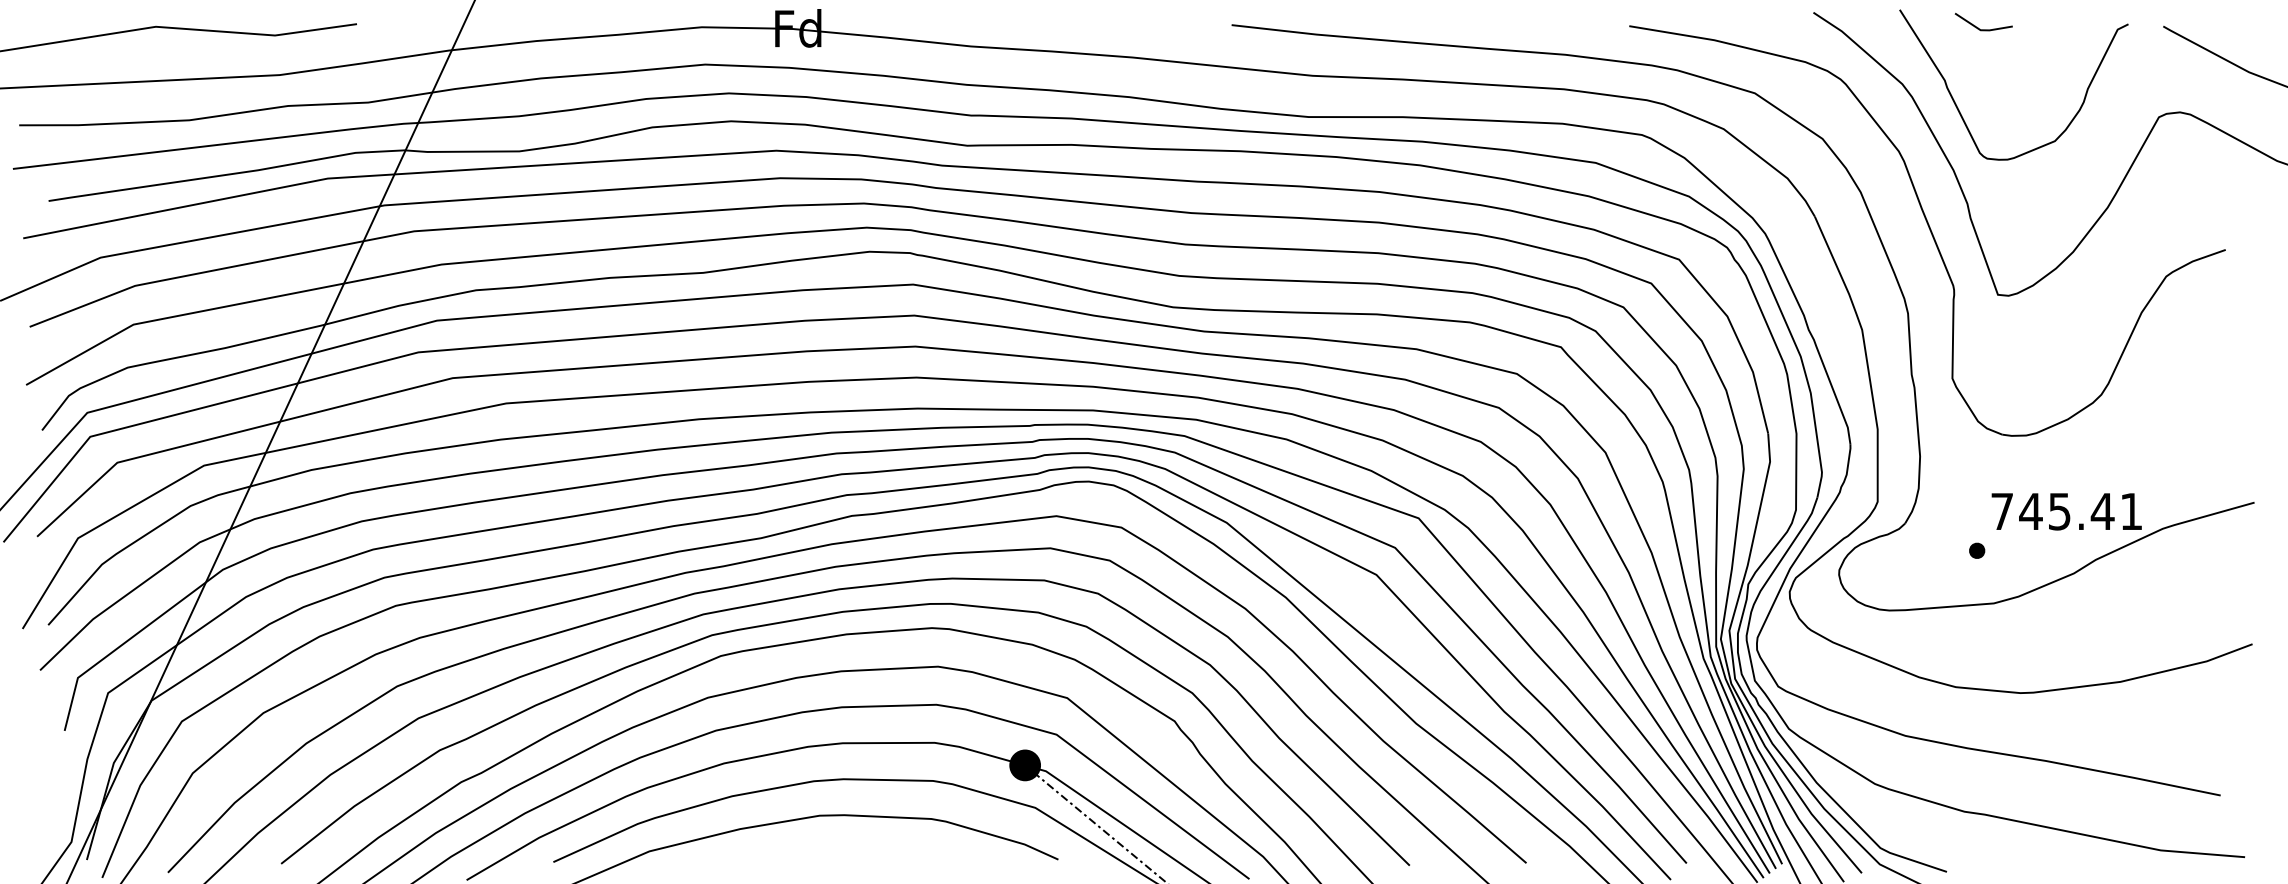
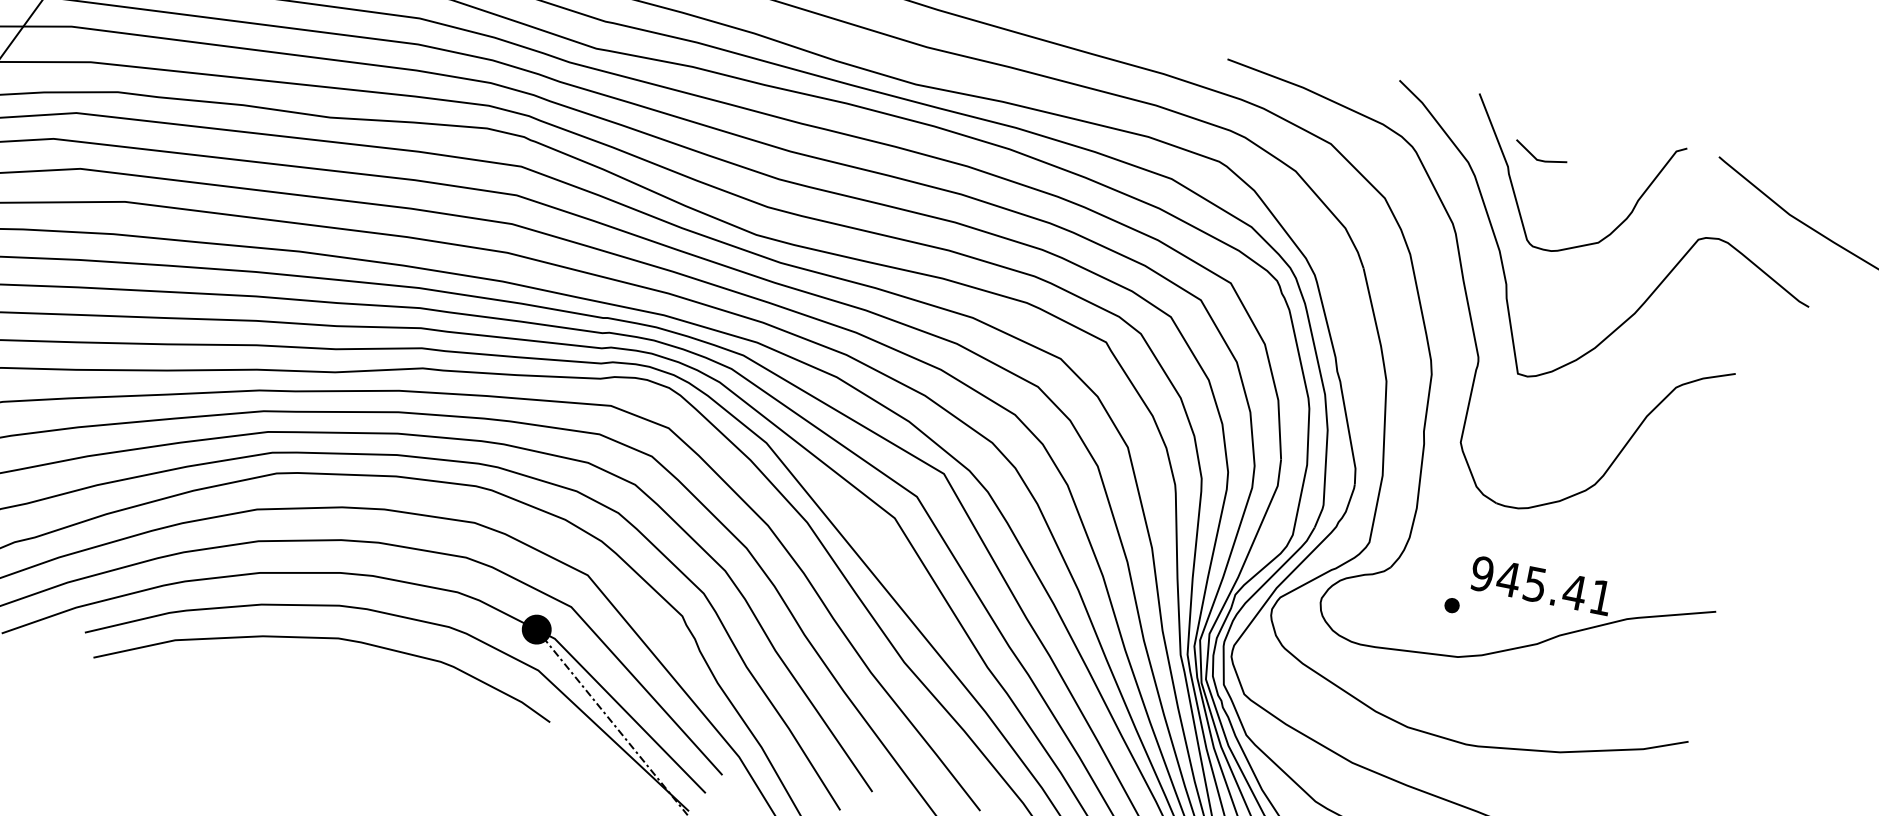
line: (1978, 27) -> (1535, 156), moved
text: (2002, 511) -> (1482, 574), 745.41 -> 945.41

